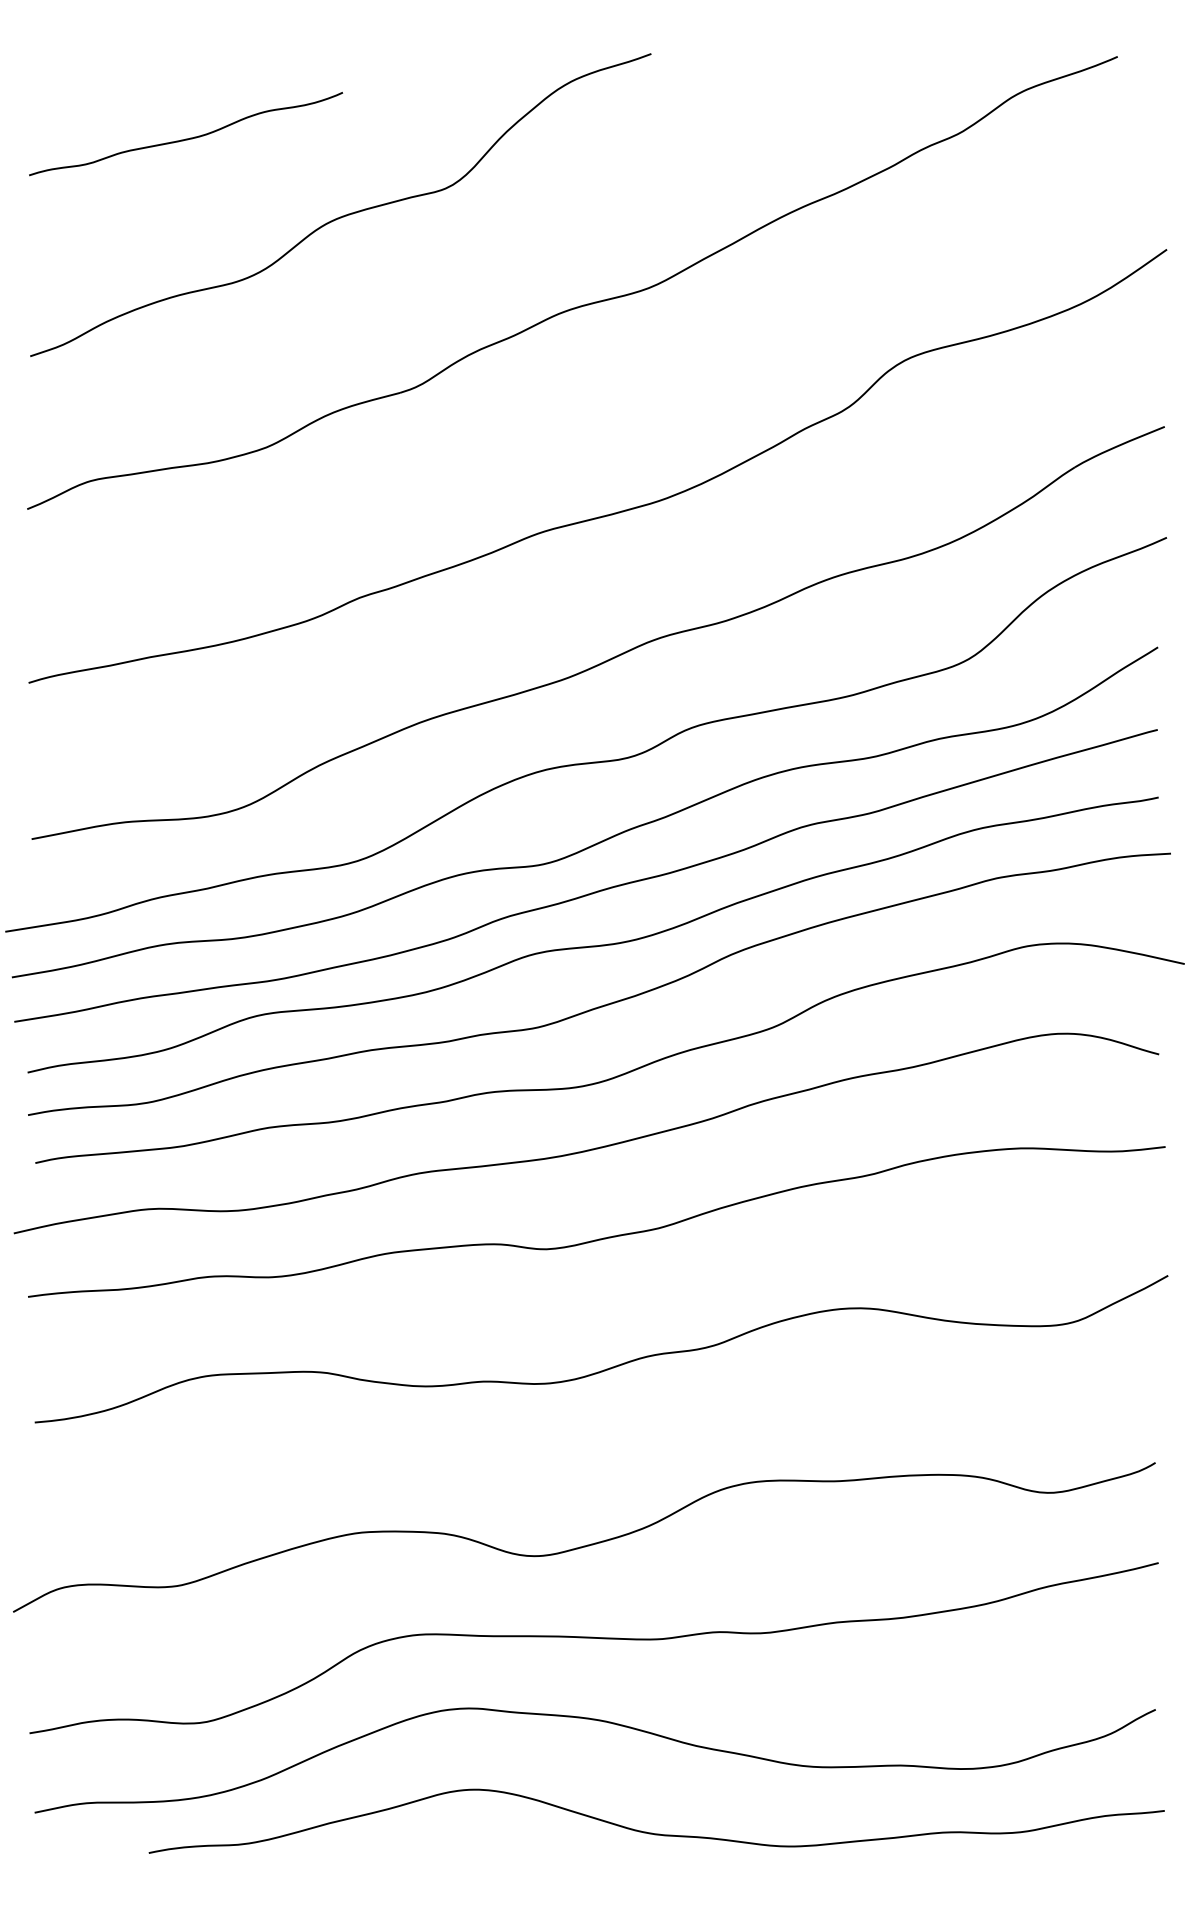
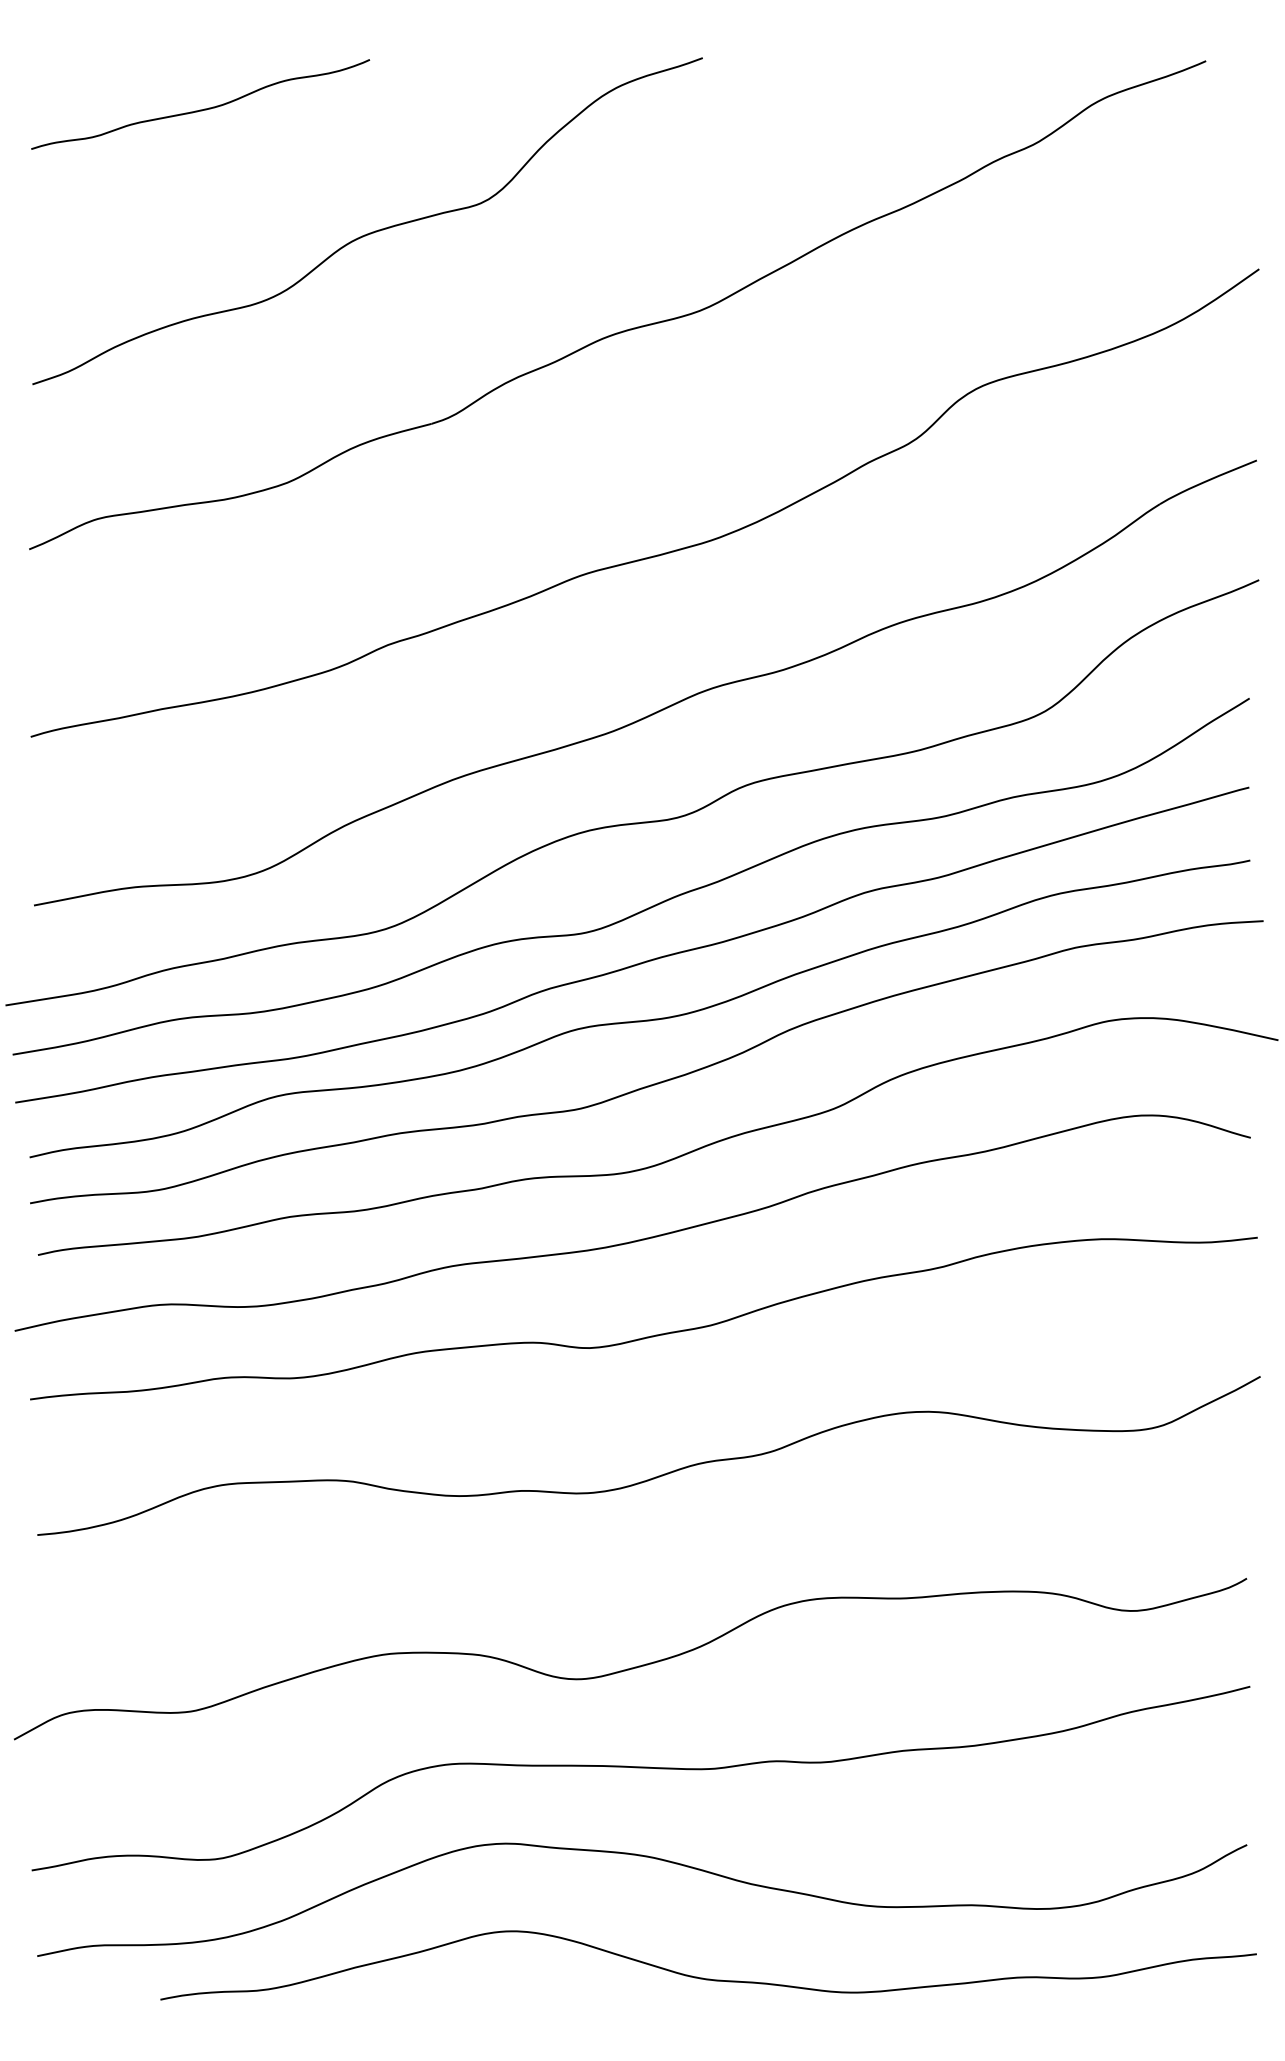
curve: (185, 138) -> (200, 109), moved

